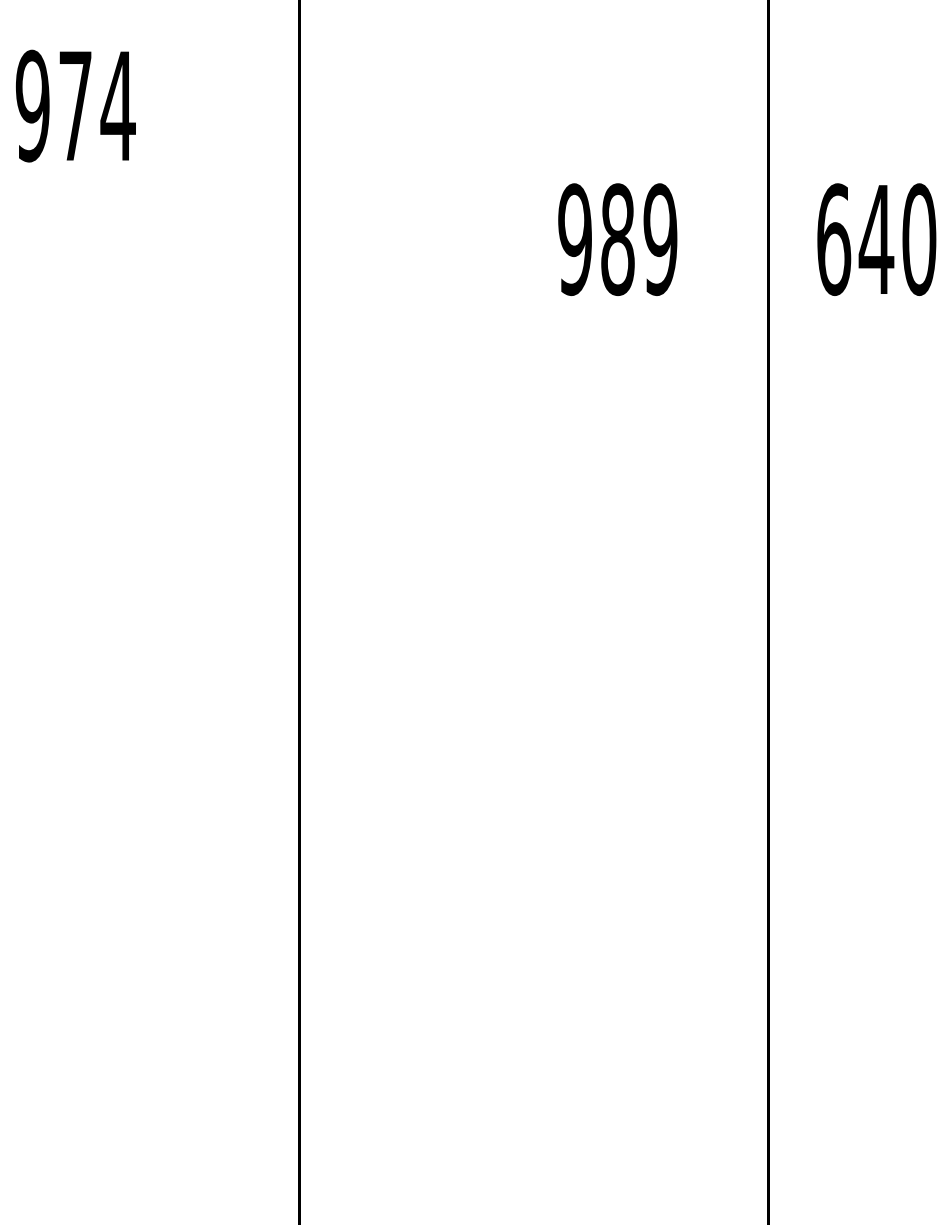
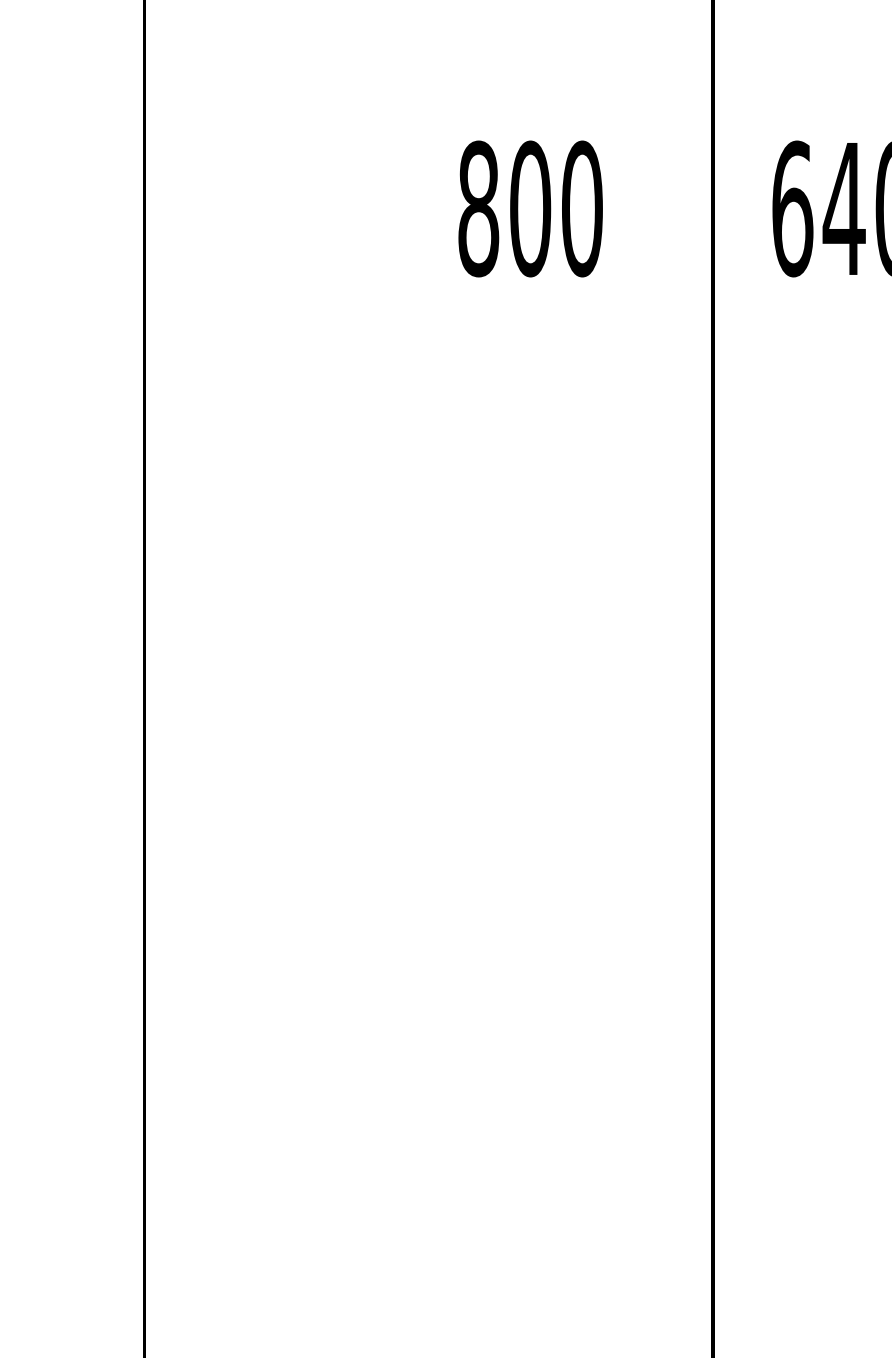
text: (617, 239) -> (530, 208), 989 -> 800

